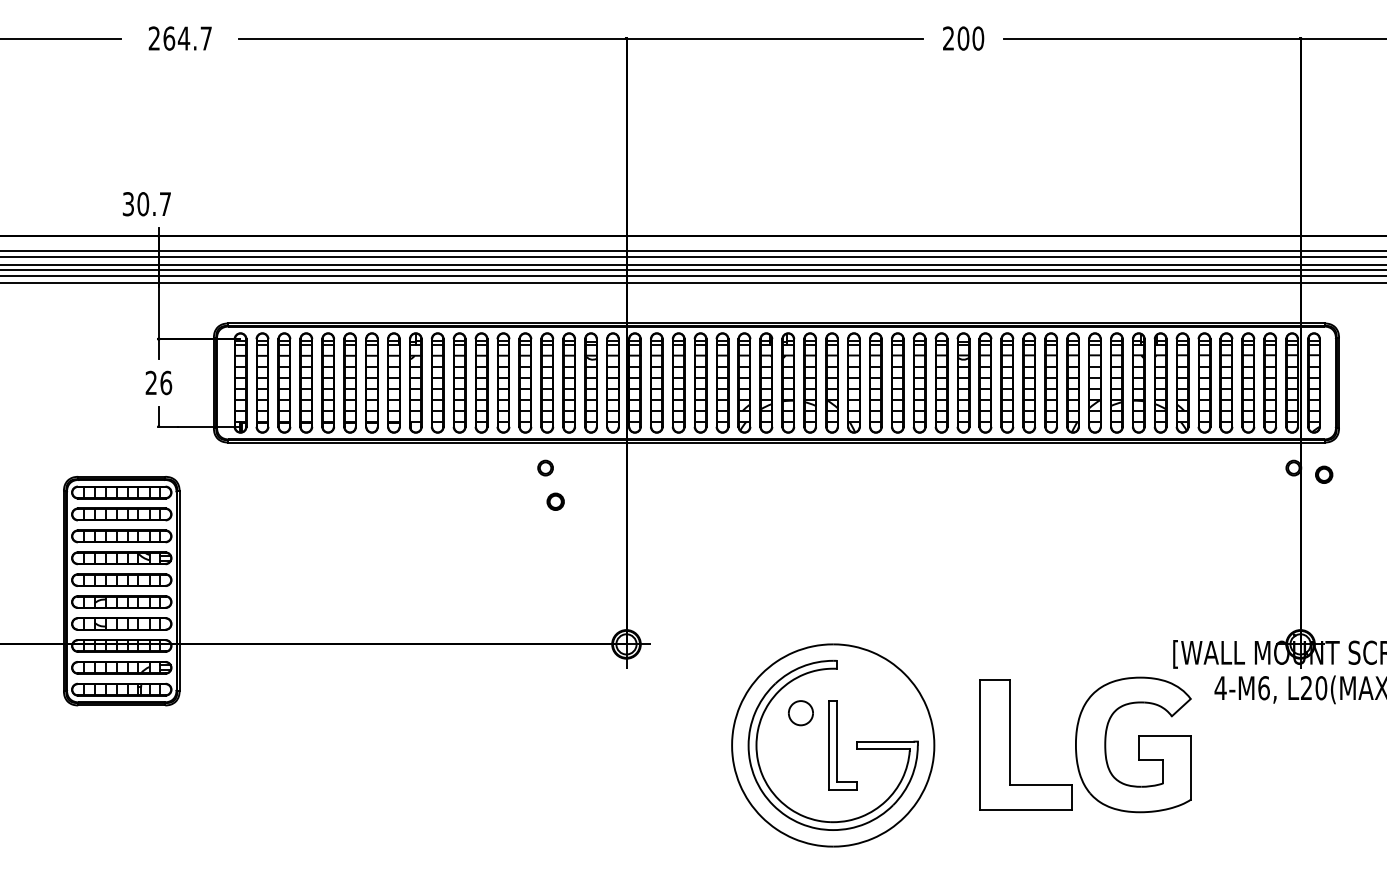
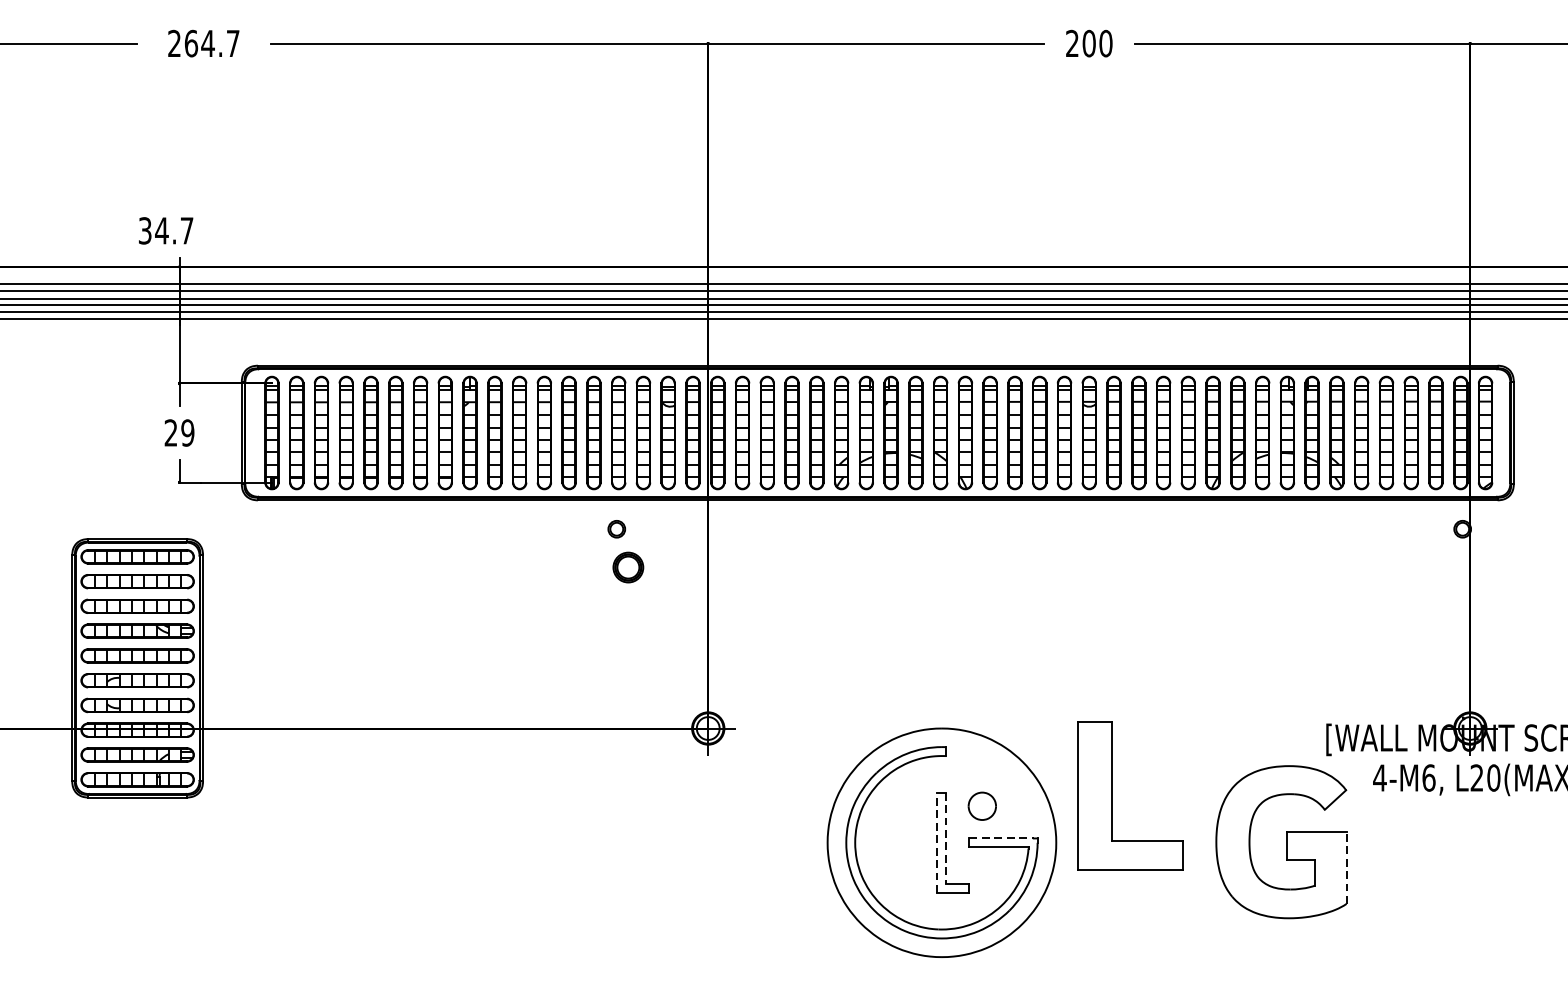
text: (143, 204) -> (162, 231), 30.7 -> 34.7
text: (166, 382) -> (188, 432), 26 -> 29
part: (1324, 474) -> (1497, 536), removed
part: (555, 501) -> (627, 566), size x1.6
part: (800, 713) -> (981, 806), moved
line: (837, 741) -> (946, 838), solid -> dashed
line: (885, 741) -> (1001, 838), solid -> dashed
line: (829, 744) -> (937, 841), solid -> dashed
part: (1010, 744) -> (1112, 795), moved
line: (1191, 767) -> (1346, 867), solid -> dashed

